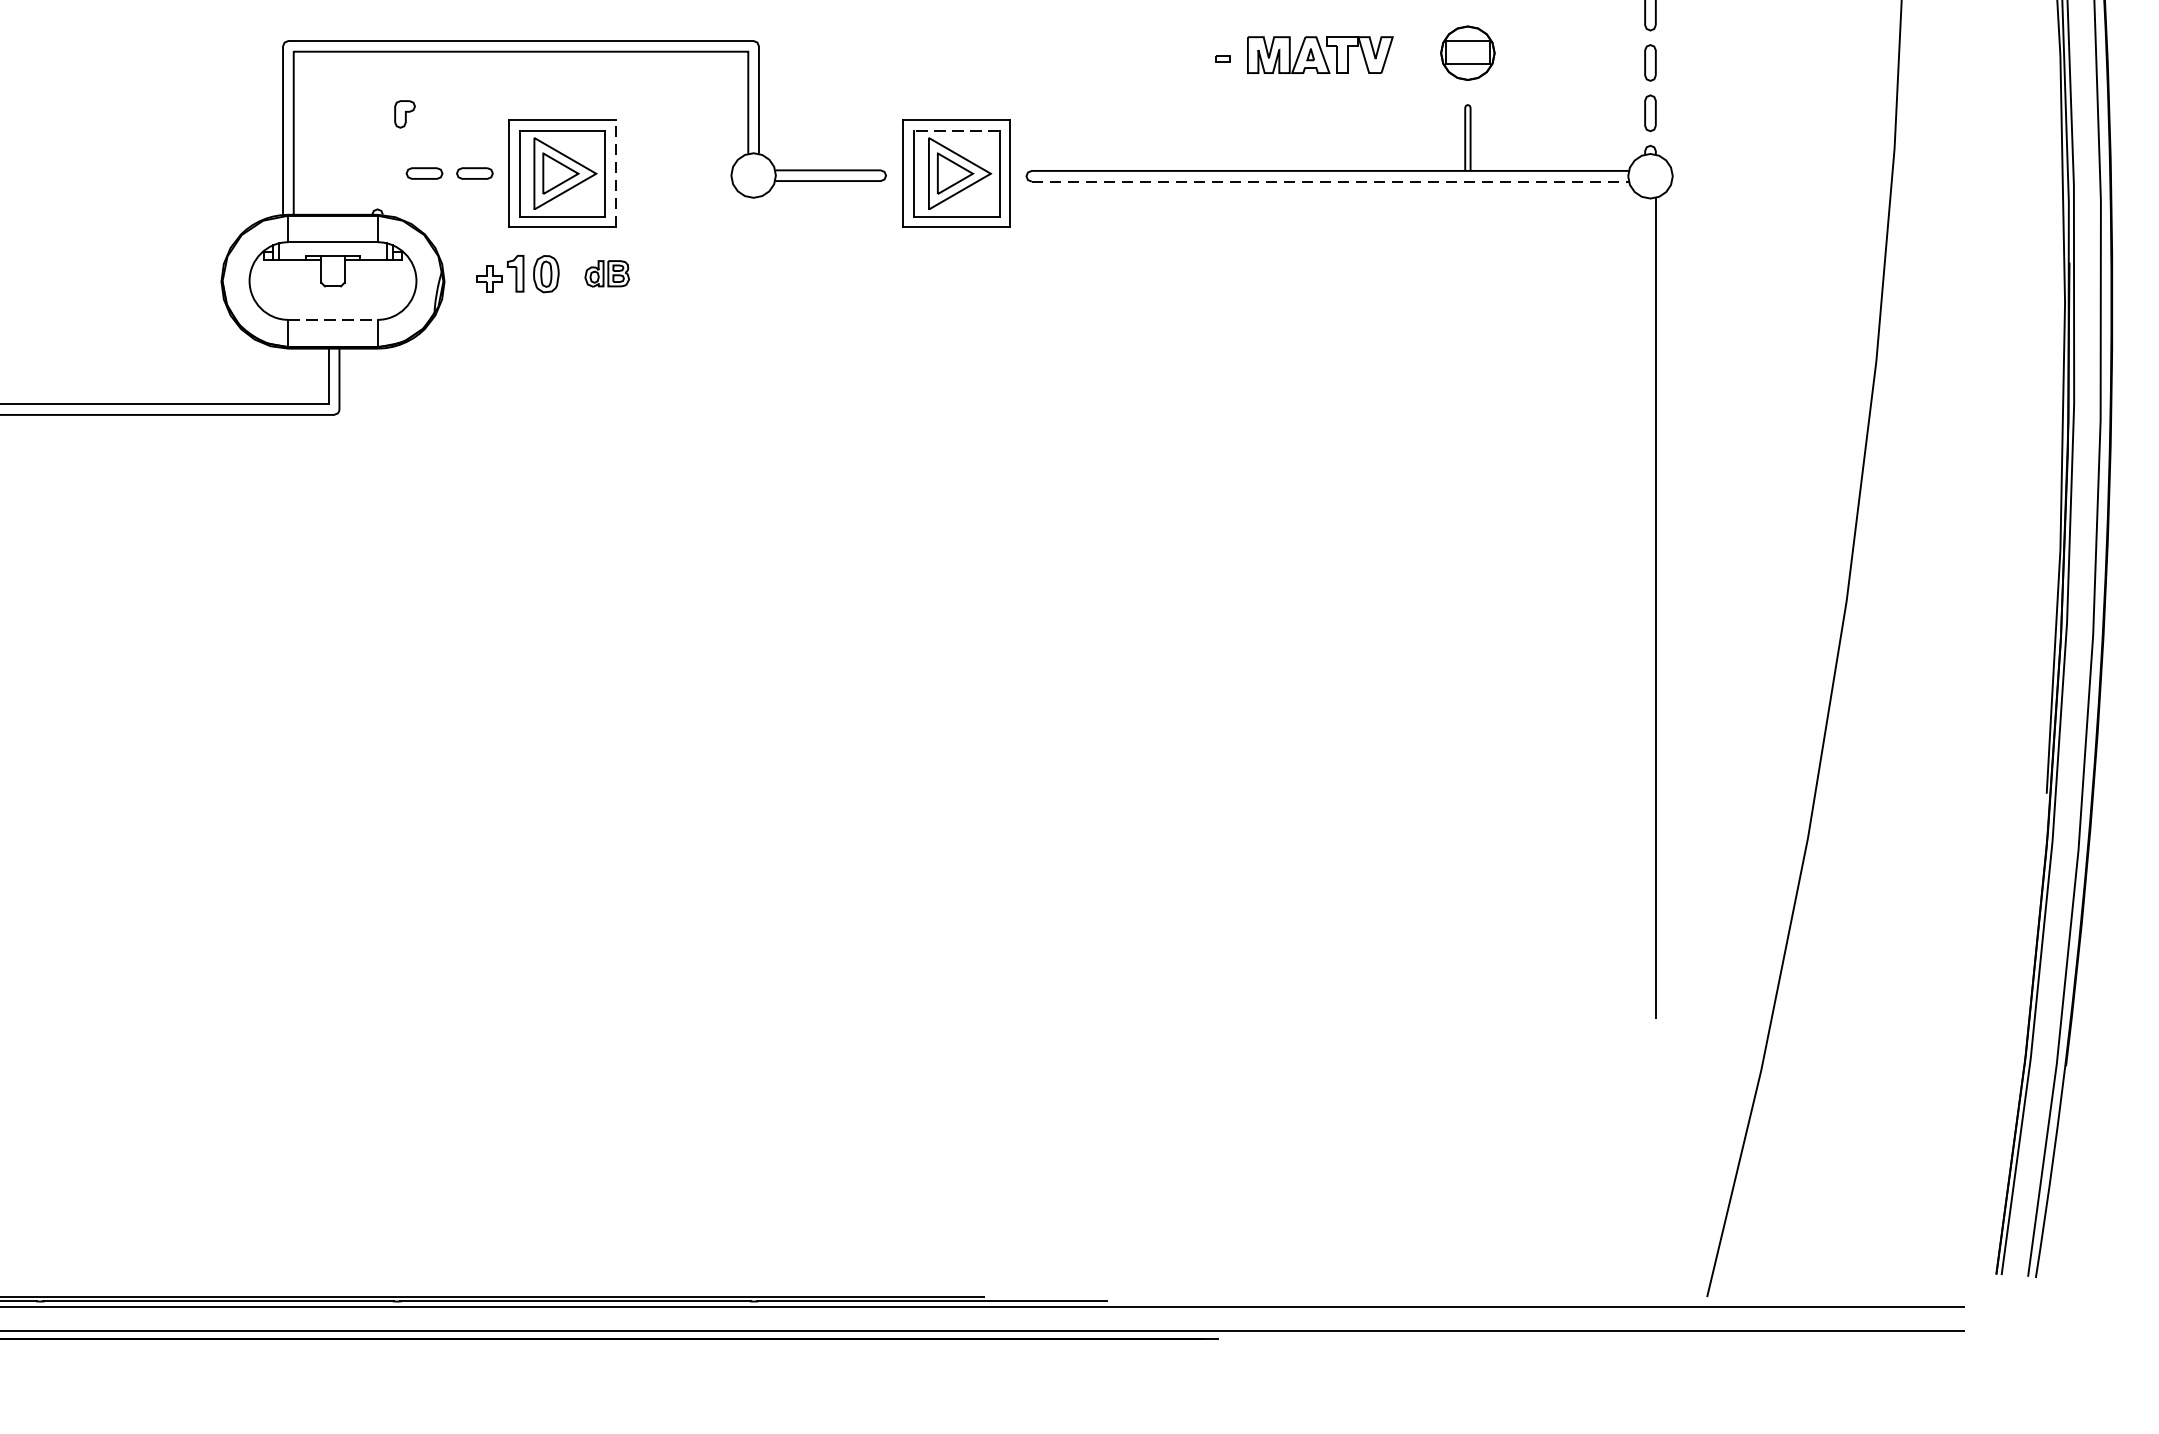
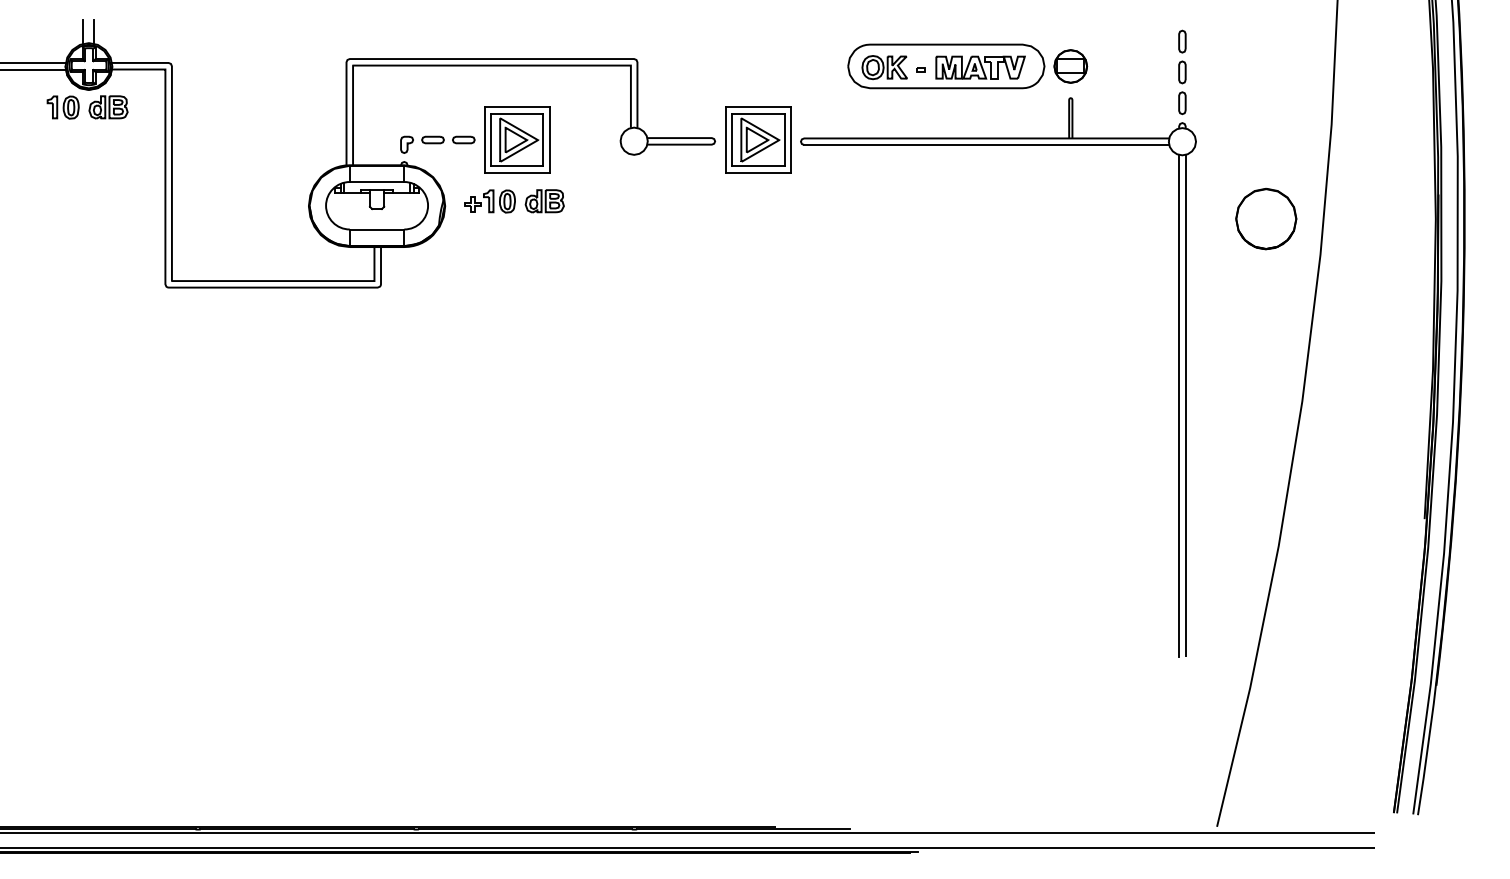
part: (1264, 53) -> (946, 66), added
part: (404, 113) -> (406, 144), moved
line: (955, 130) -> (757, 113), dashed -> solid
line: (616, 174) -> (550, 140), dashed -> solid
line: (1331, 180) -> (987, 144), dashed -> solid
part: (606, 274) -> (544, 201), size x1.43
part: (1788, 301) -> (1266, 218), added
line: (333, 319) -> (377, 229), dashed -> solid
line: (1645, 609) -> (1179, 406), added

